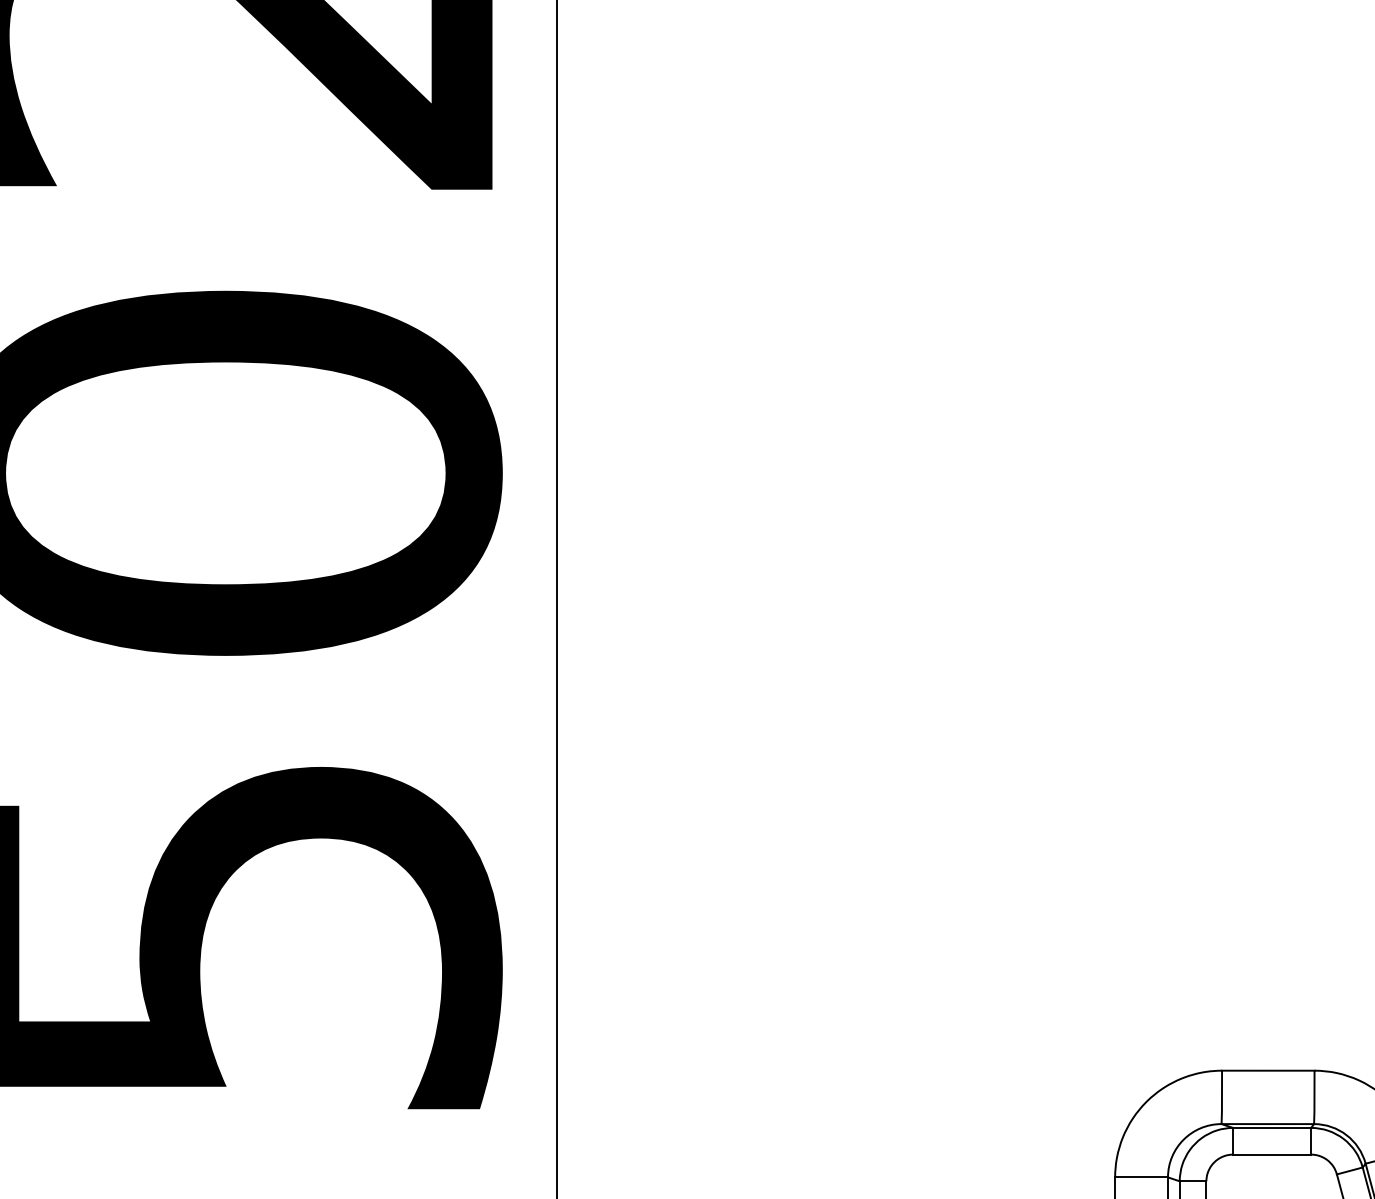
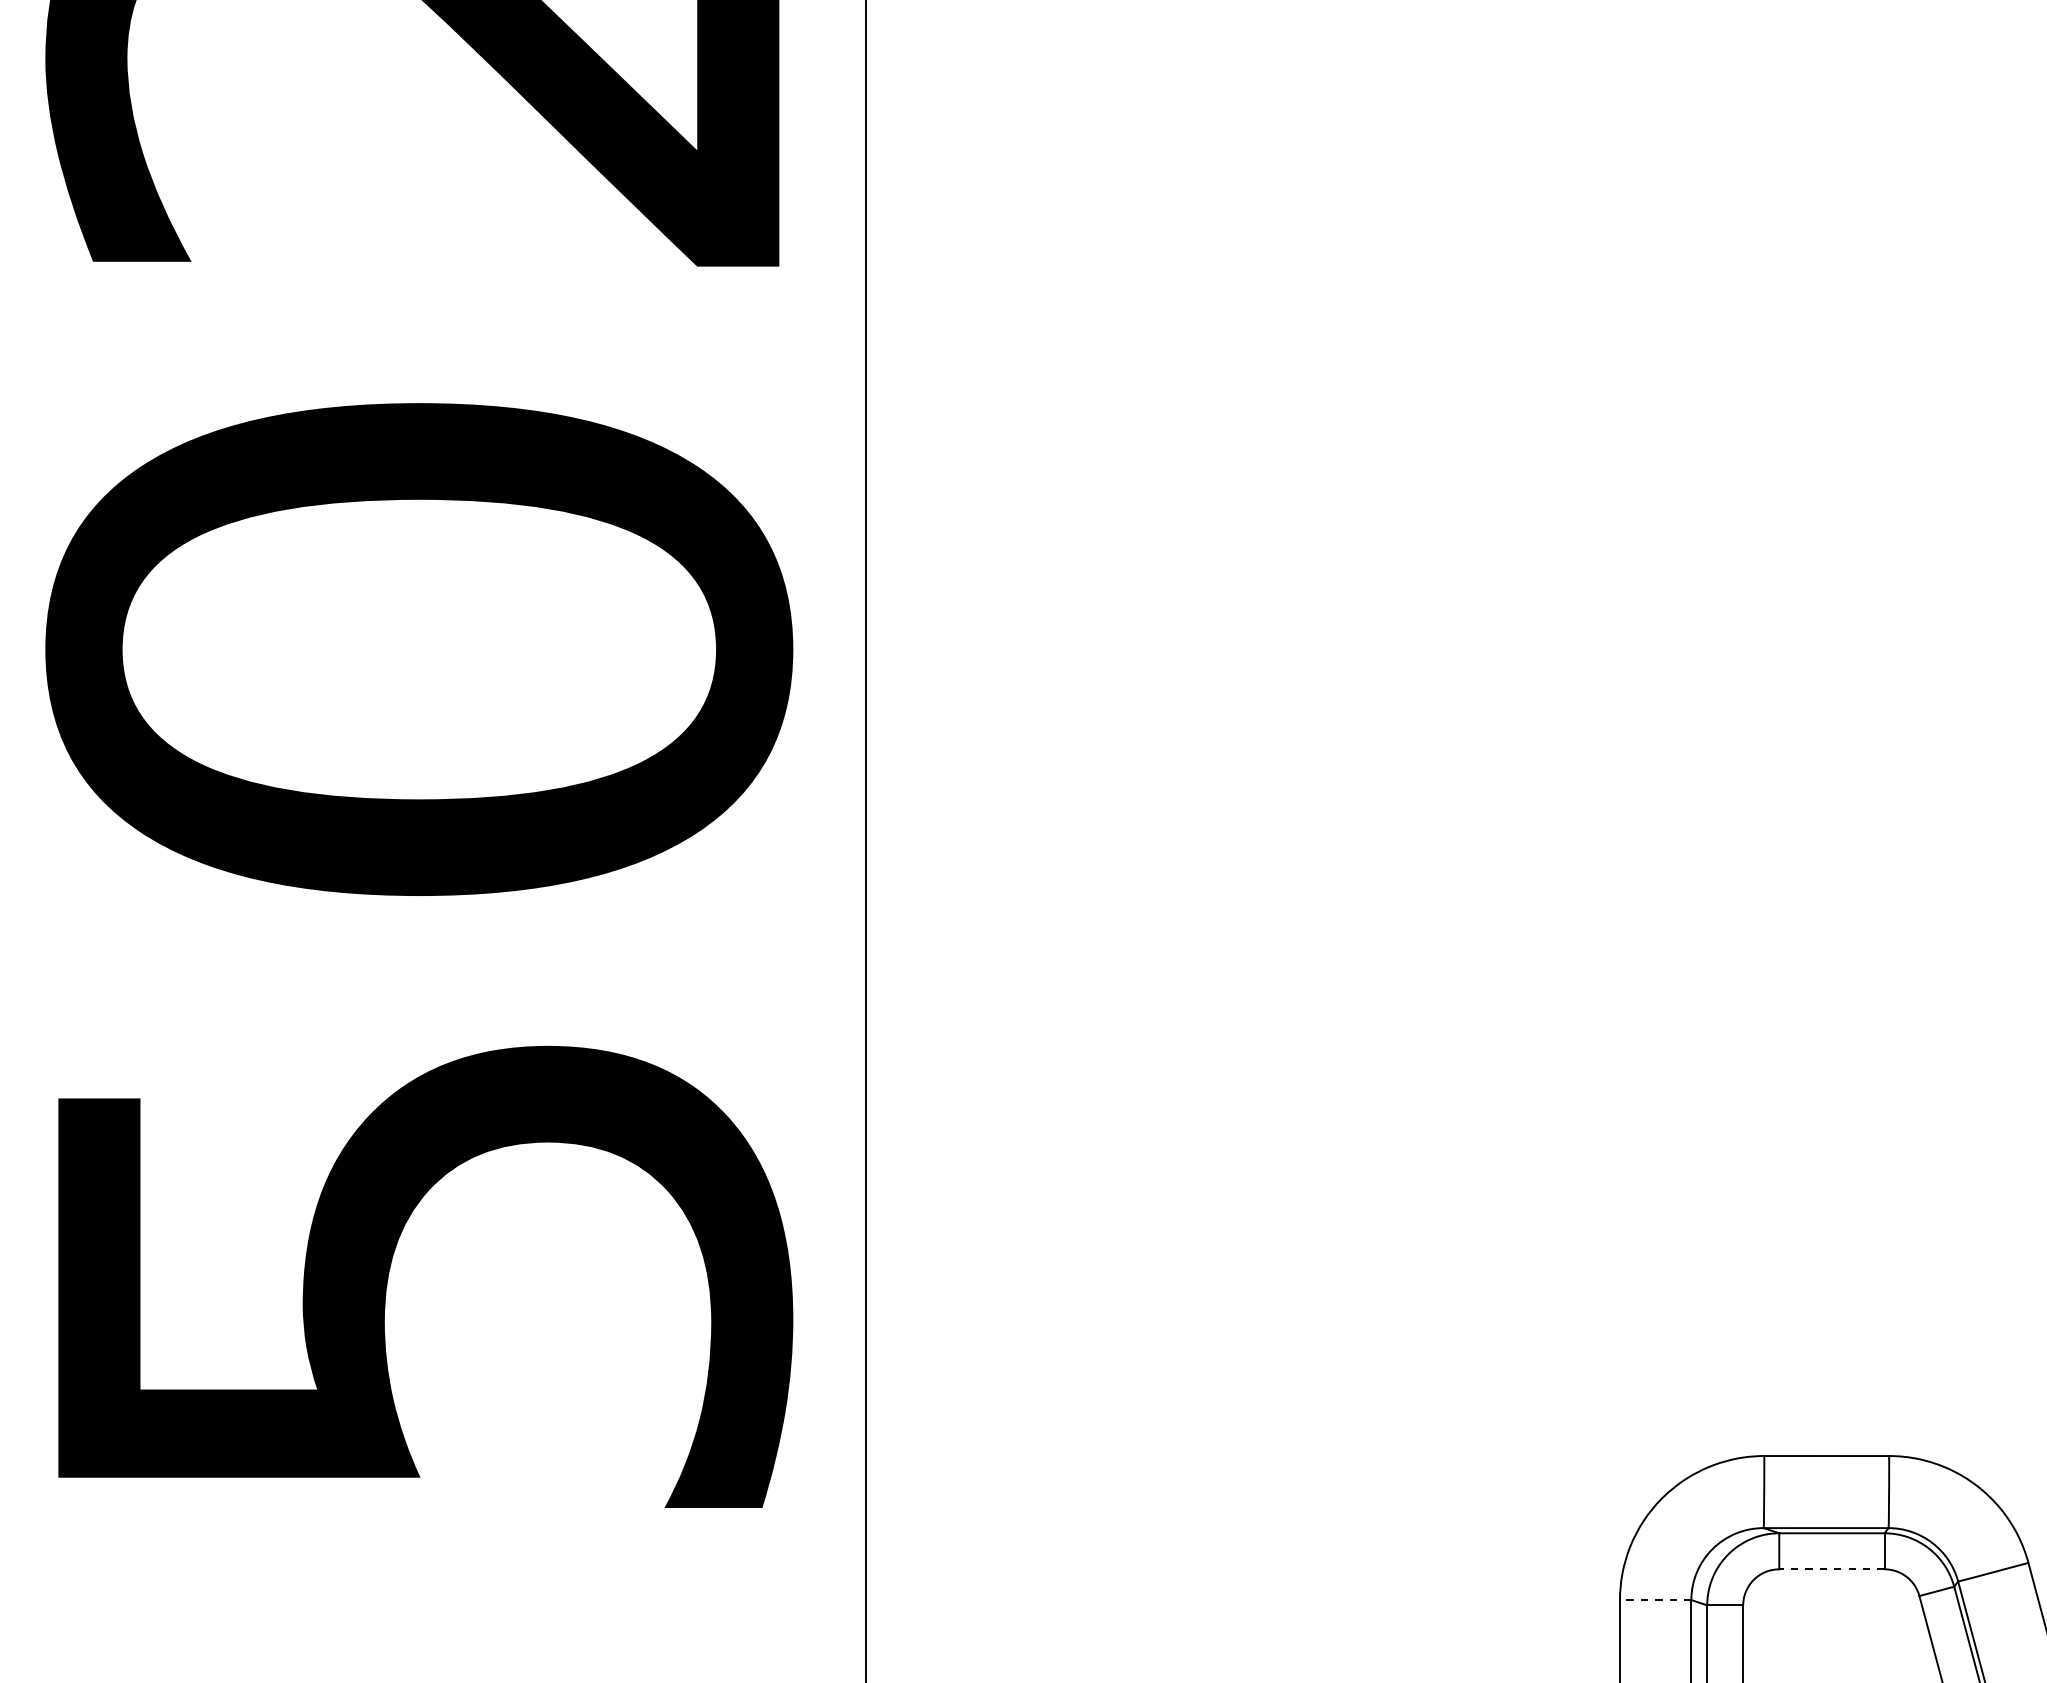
line: (1271, 1154) -> (1831, 1569), solid -> dashed
line: (1141, 1177) -> (1655, 1600), solid -> dashed

